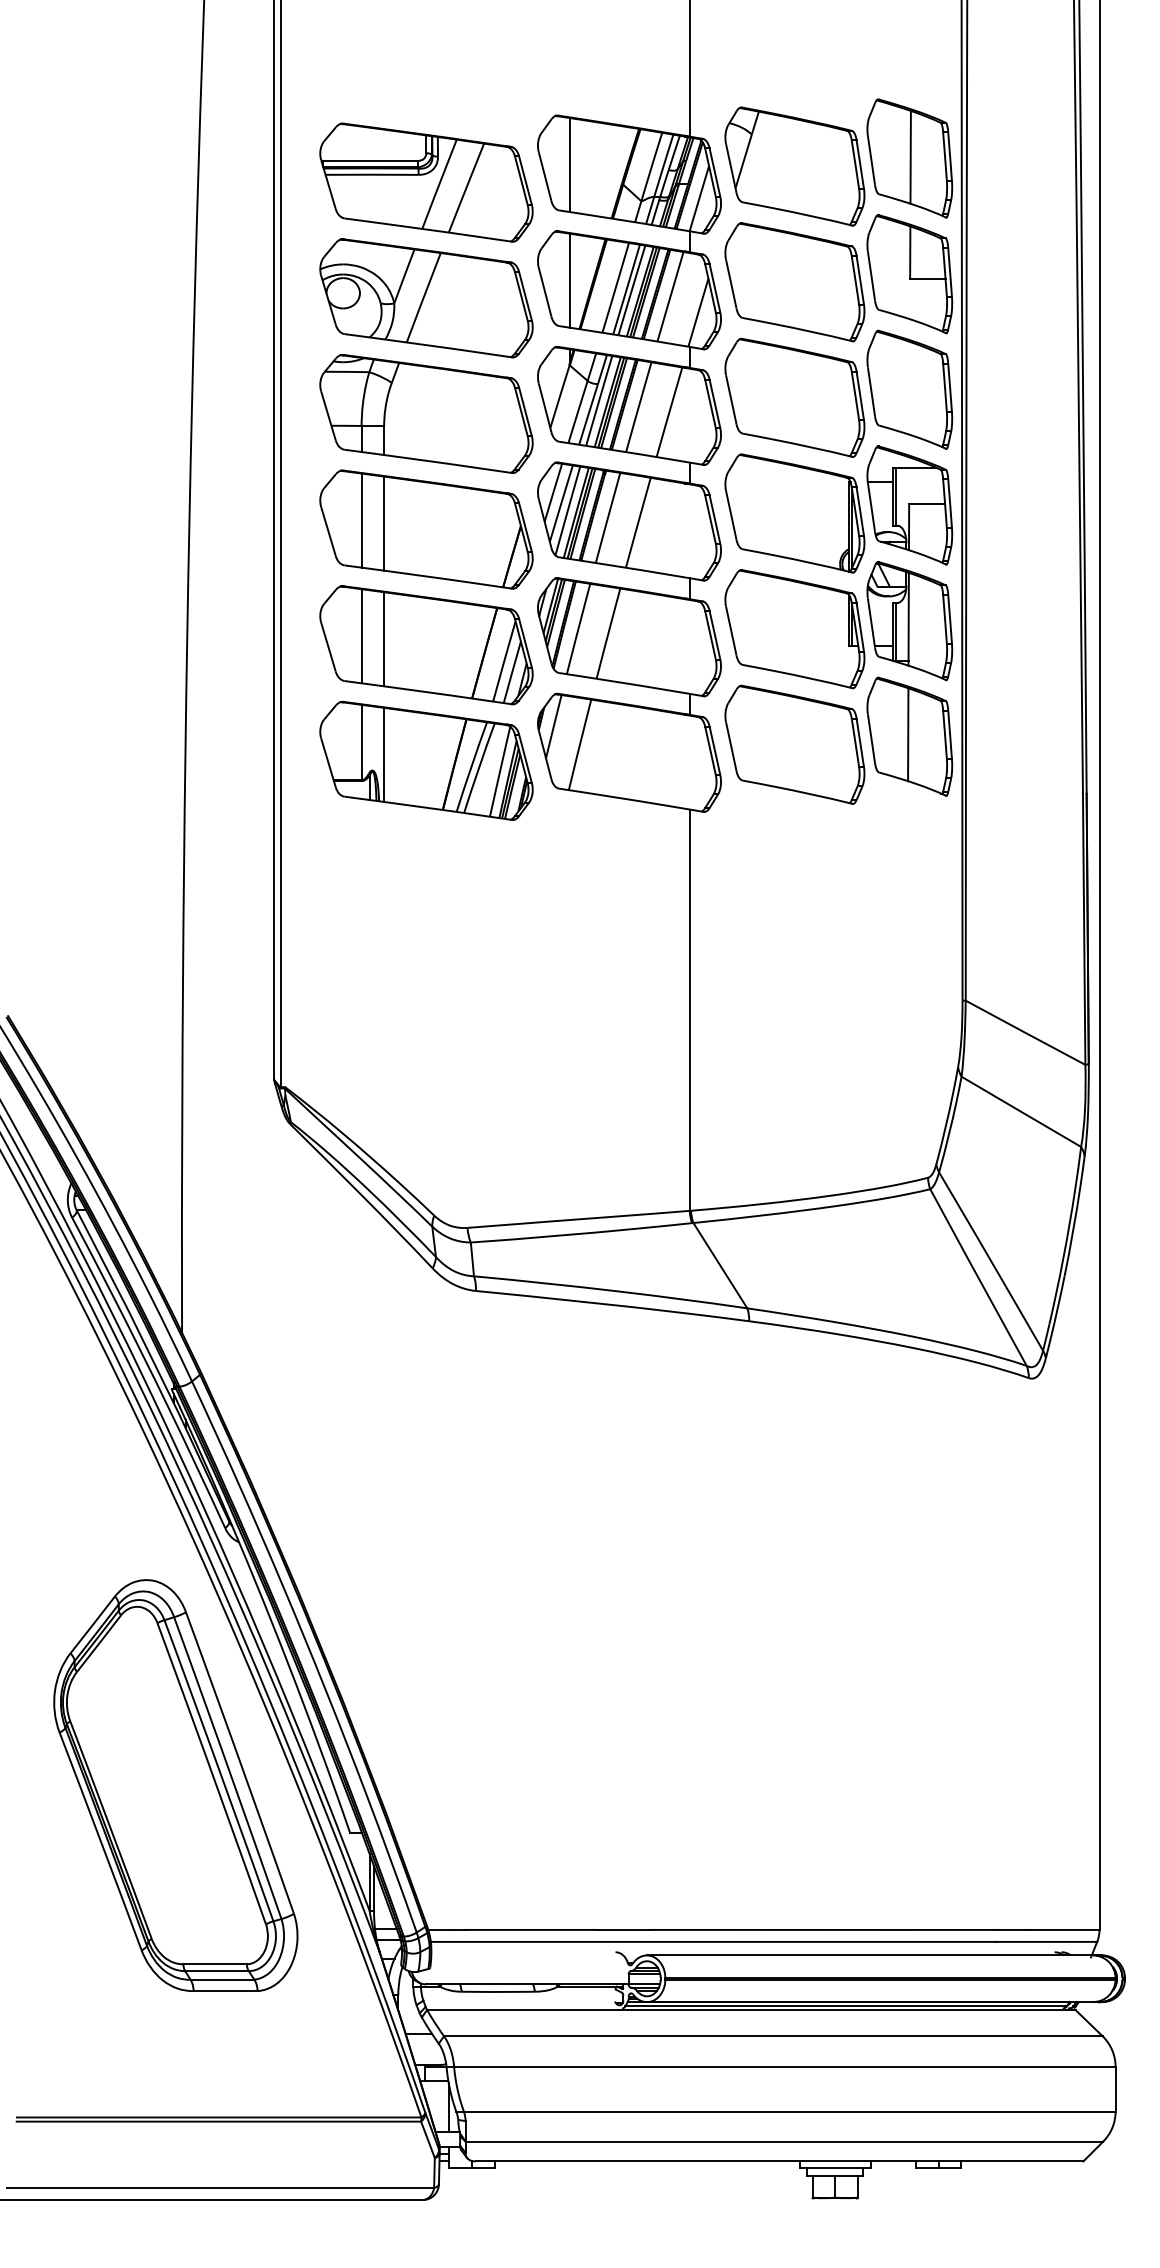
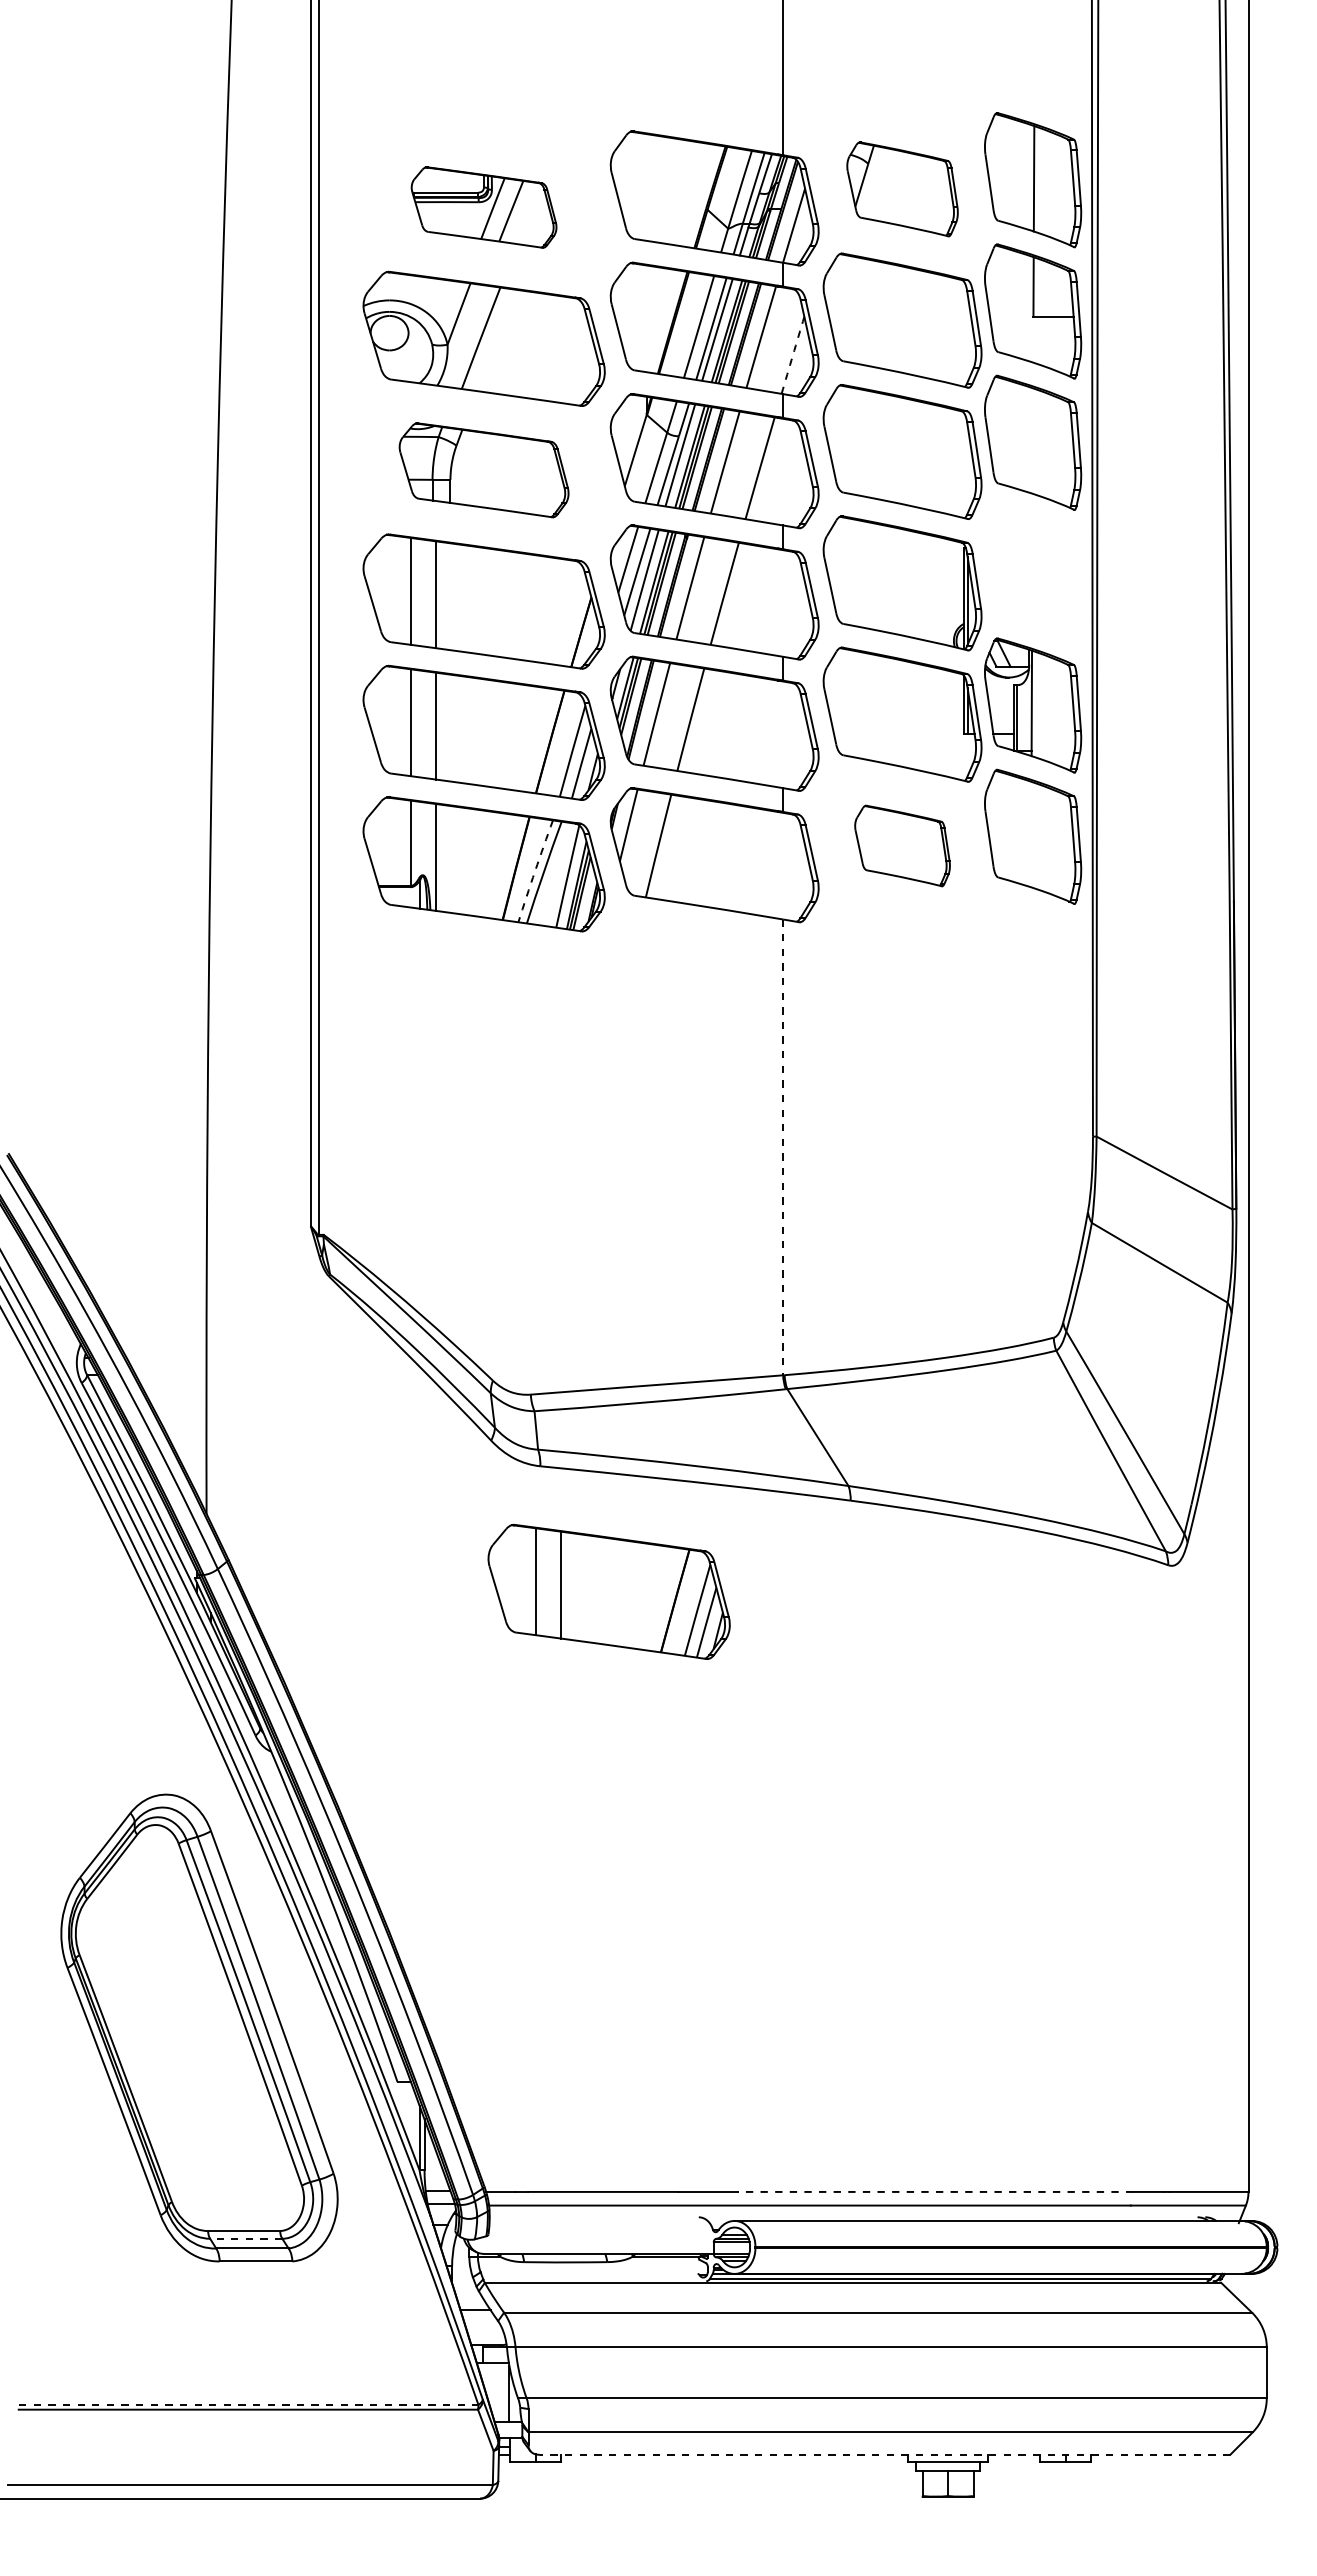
line: (569, 165) -> (646, 187), removed
part: (794, 166) -> (902, 189), size x0.7
part: (425, 182) -> (483, 207), size x0.6
line: (569, 280) -> (646, 318), removed
arc: (697, 312) -> (792, 355), solid -> dashed
part: (425, 414) -> (483, 470), size x0.7
part: (910, 505) -> (1033, 574), removed
line: (908, 734) -> (1031, 834), removed
part: (794, 744) -> (902, 845), size x0.6
arc: (471, 767) -> (535, 871), solid -> dashed
line: (690, 1010) -> (783, 1147), solid -> dashed
part: (535, 1401) -> (608, 1591), added
line: (823, 1929) -> (935, 2191), solid -> dashed
line: (216, 1970) -> (245, 2238), solid -> dashed
line: (218, 2117) -> (248, 2404), solid -> dashed
line: (778, 2161) -> (884, 2454), solid -> dashed

